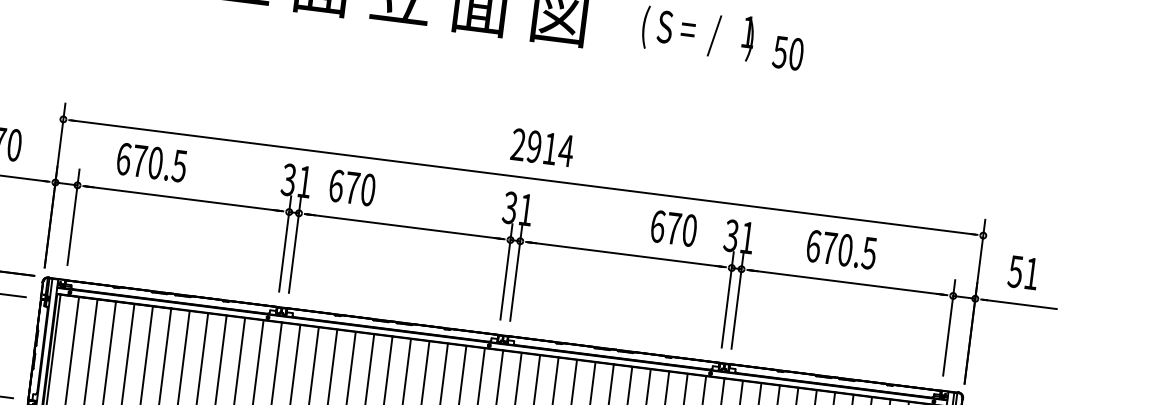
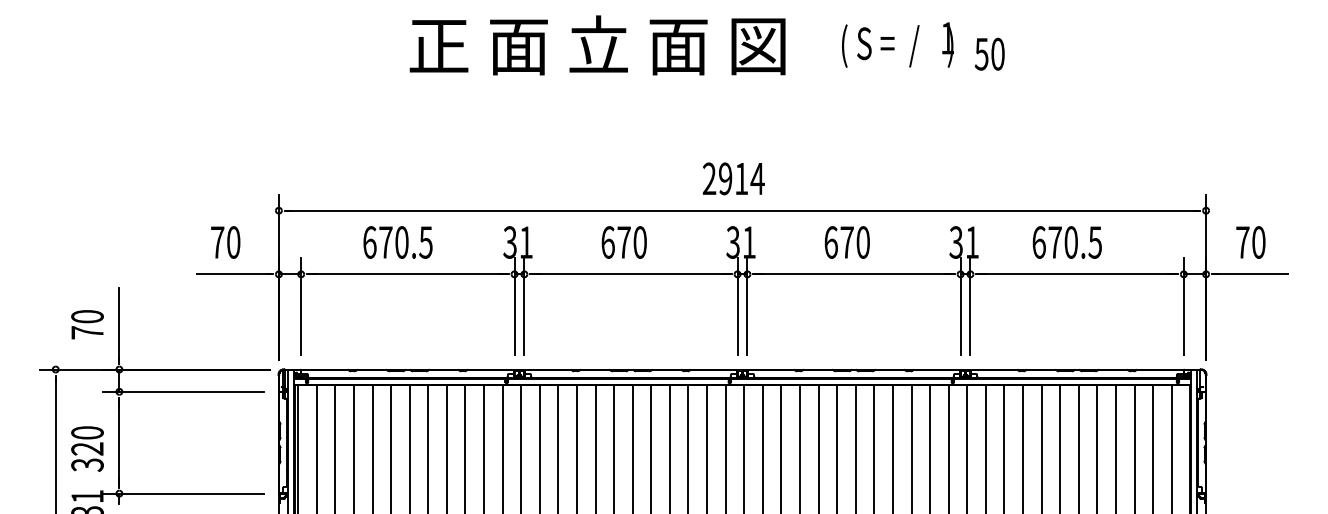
text: (542, 147) -> (733, 178), moved
text: (151, 162) -> (397, 242), moved
text: (351, 187) -> (623, 242), moved
text: (673, 228) -> (846, 242), moved
text: (1023, 272) -> (1250, 242), 51 -> 70

